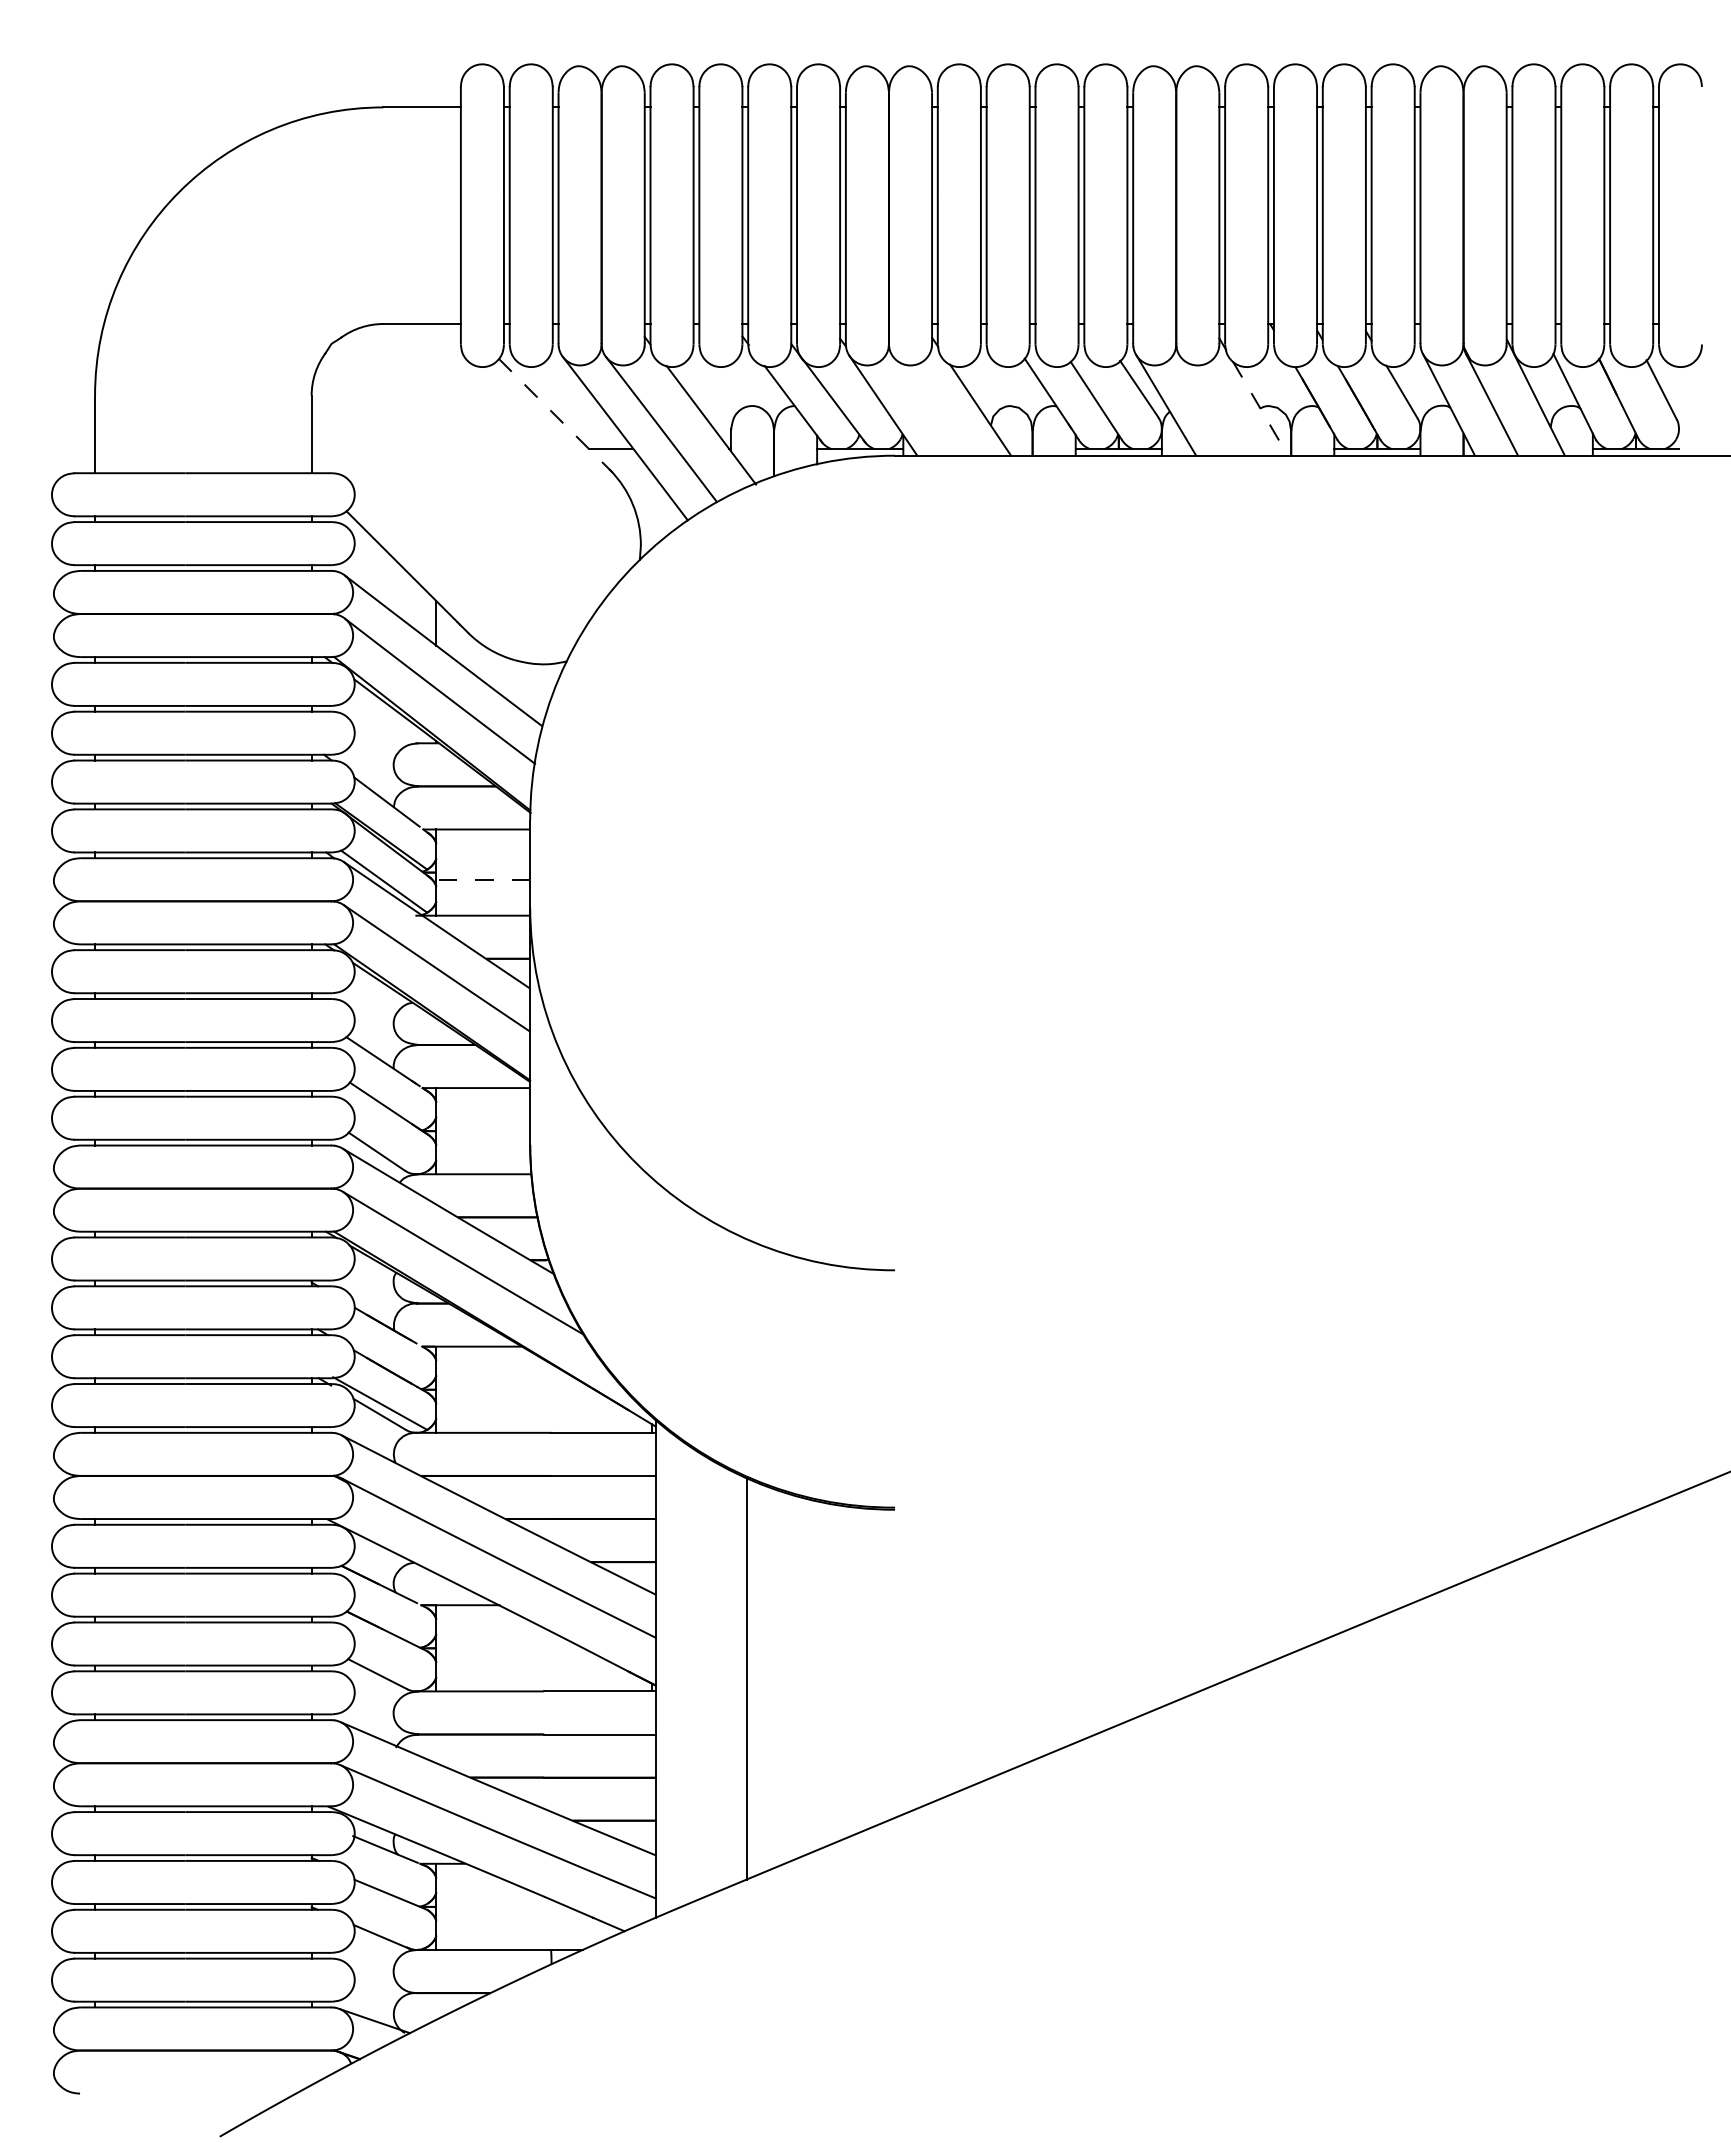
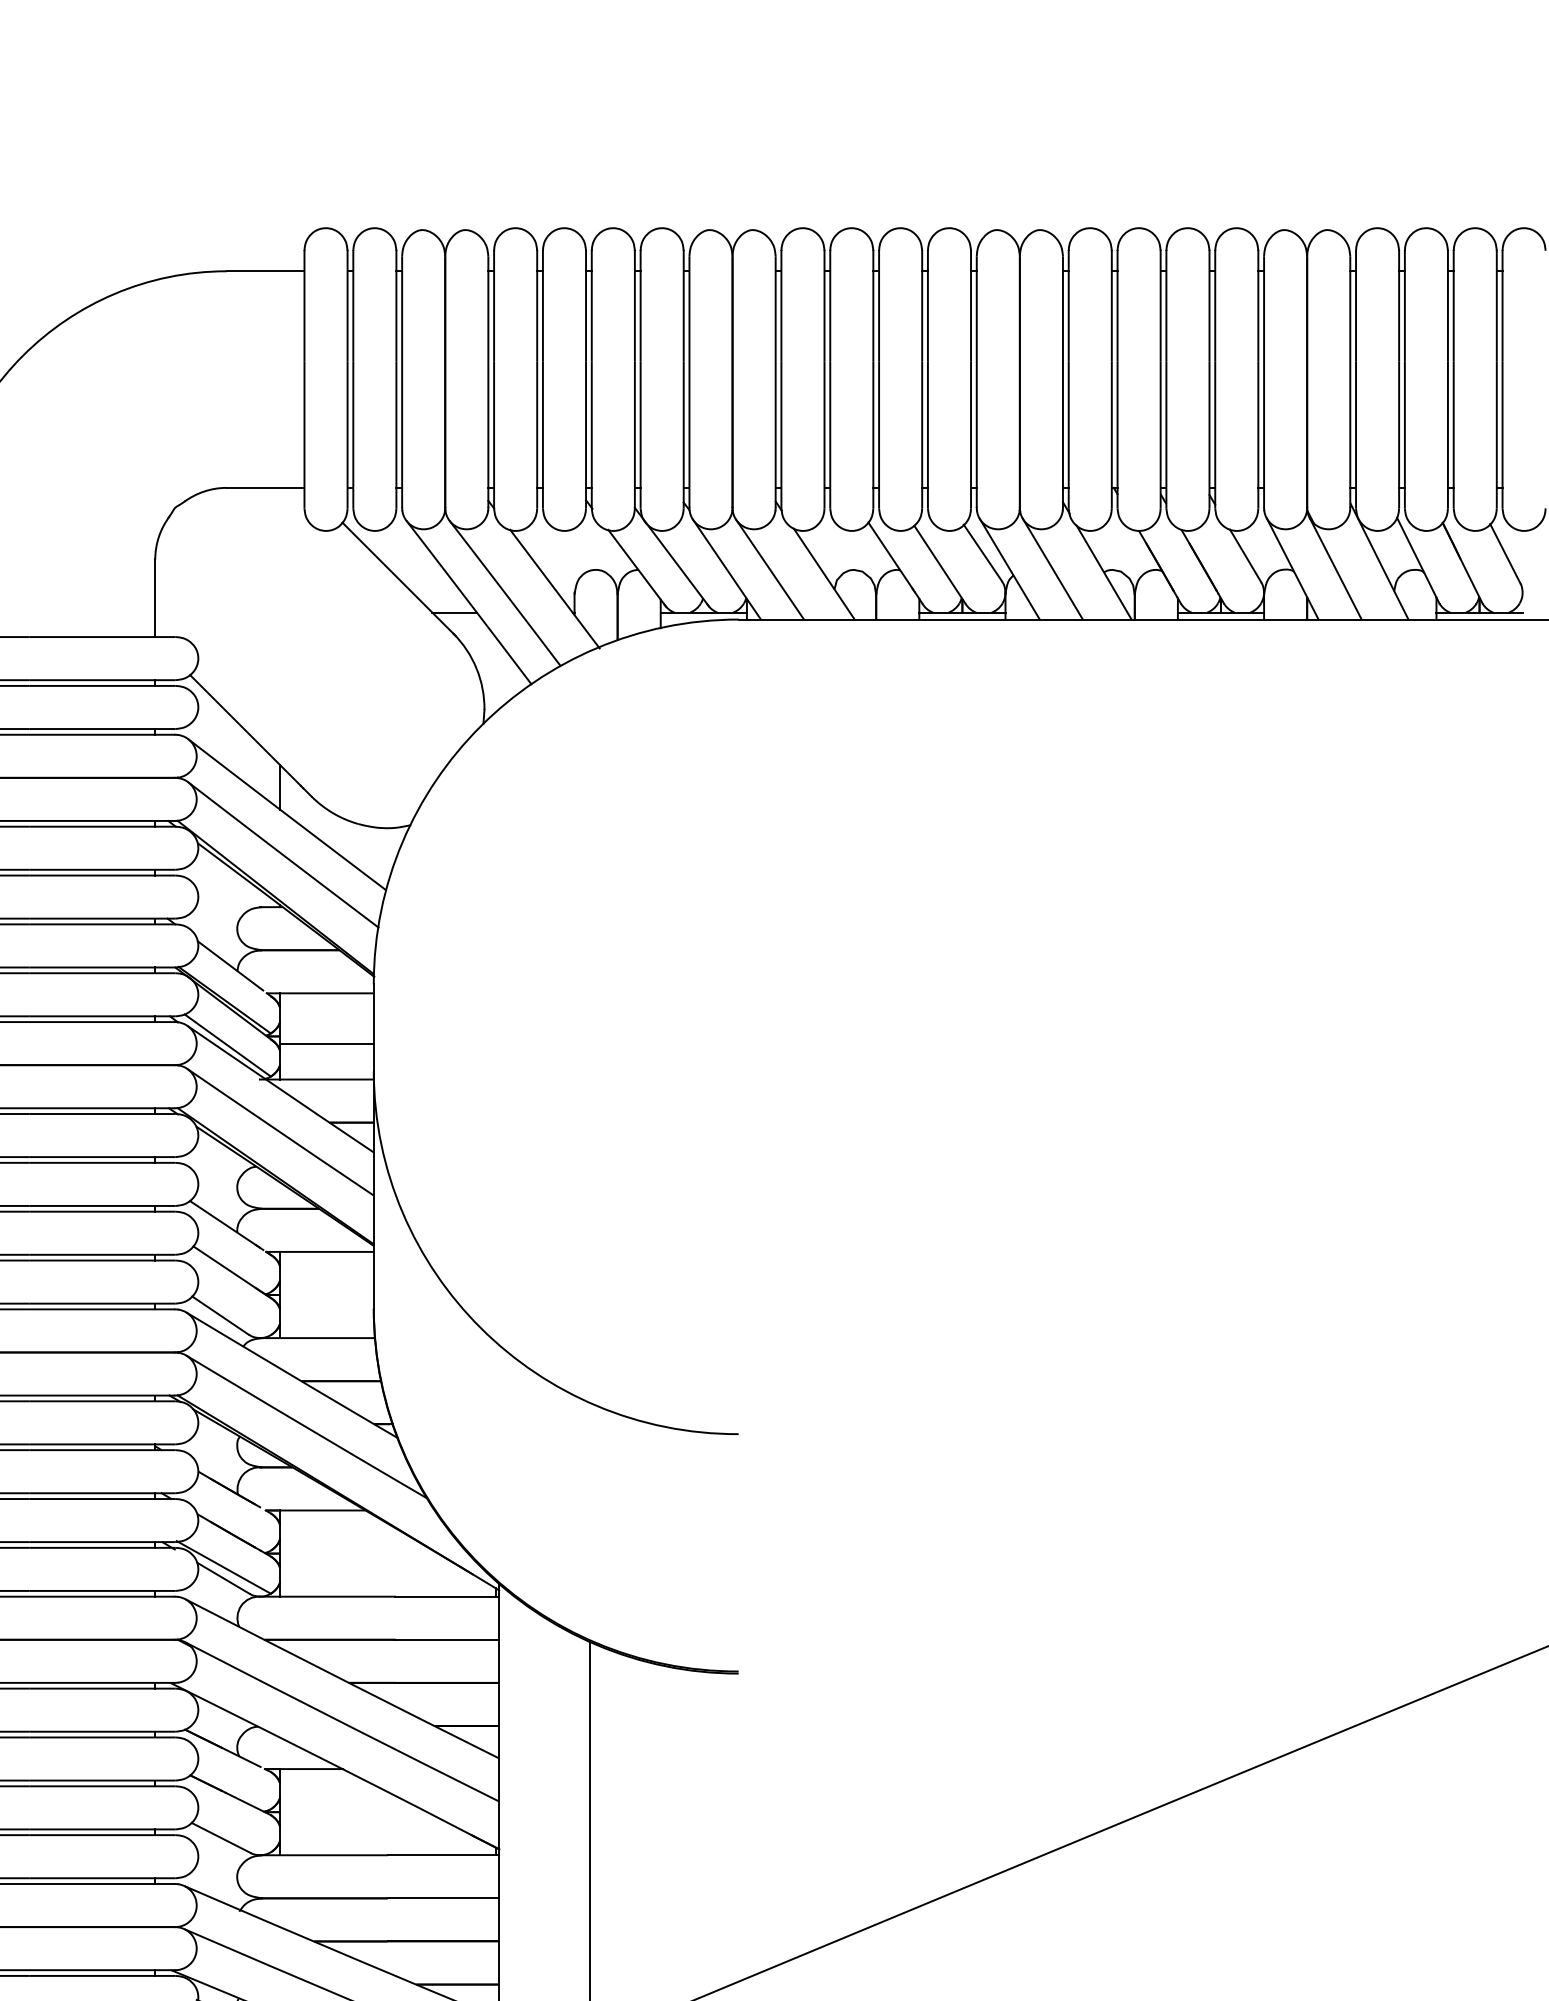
line: (1209, 404) -> (1053, 568), added
line: (926, 405) -> (770, 569), added
line: (1260, 409) -> (1104, 573), dashed -> solid
line: (554, 414) -> (398, 578), dashed -> solid
line: (483, 879) -> (327, 1043), dashed -> solid

